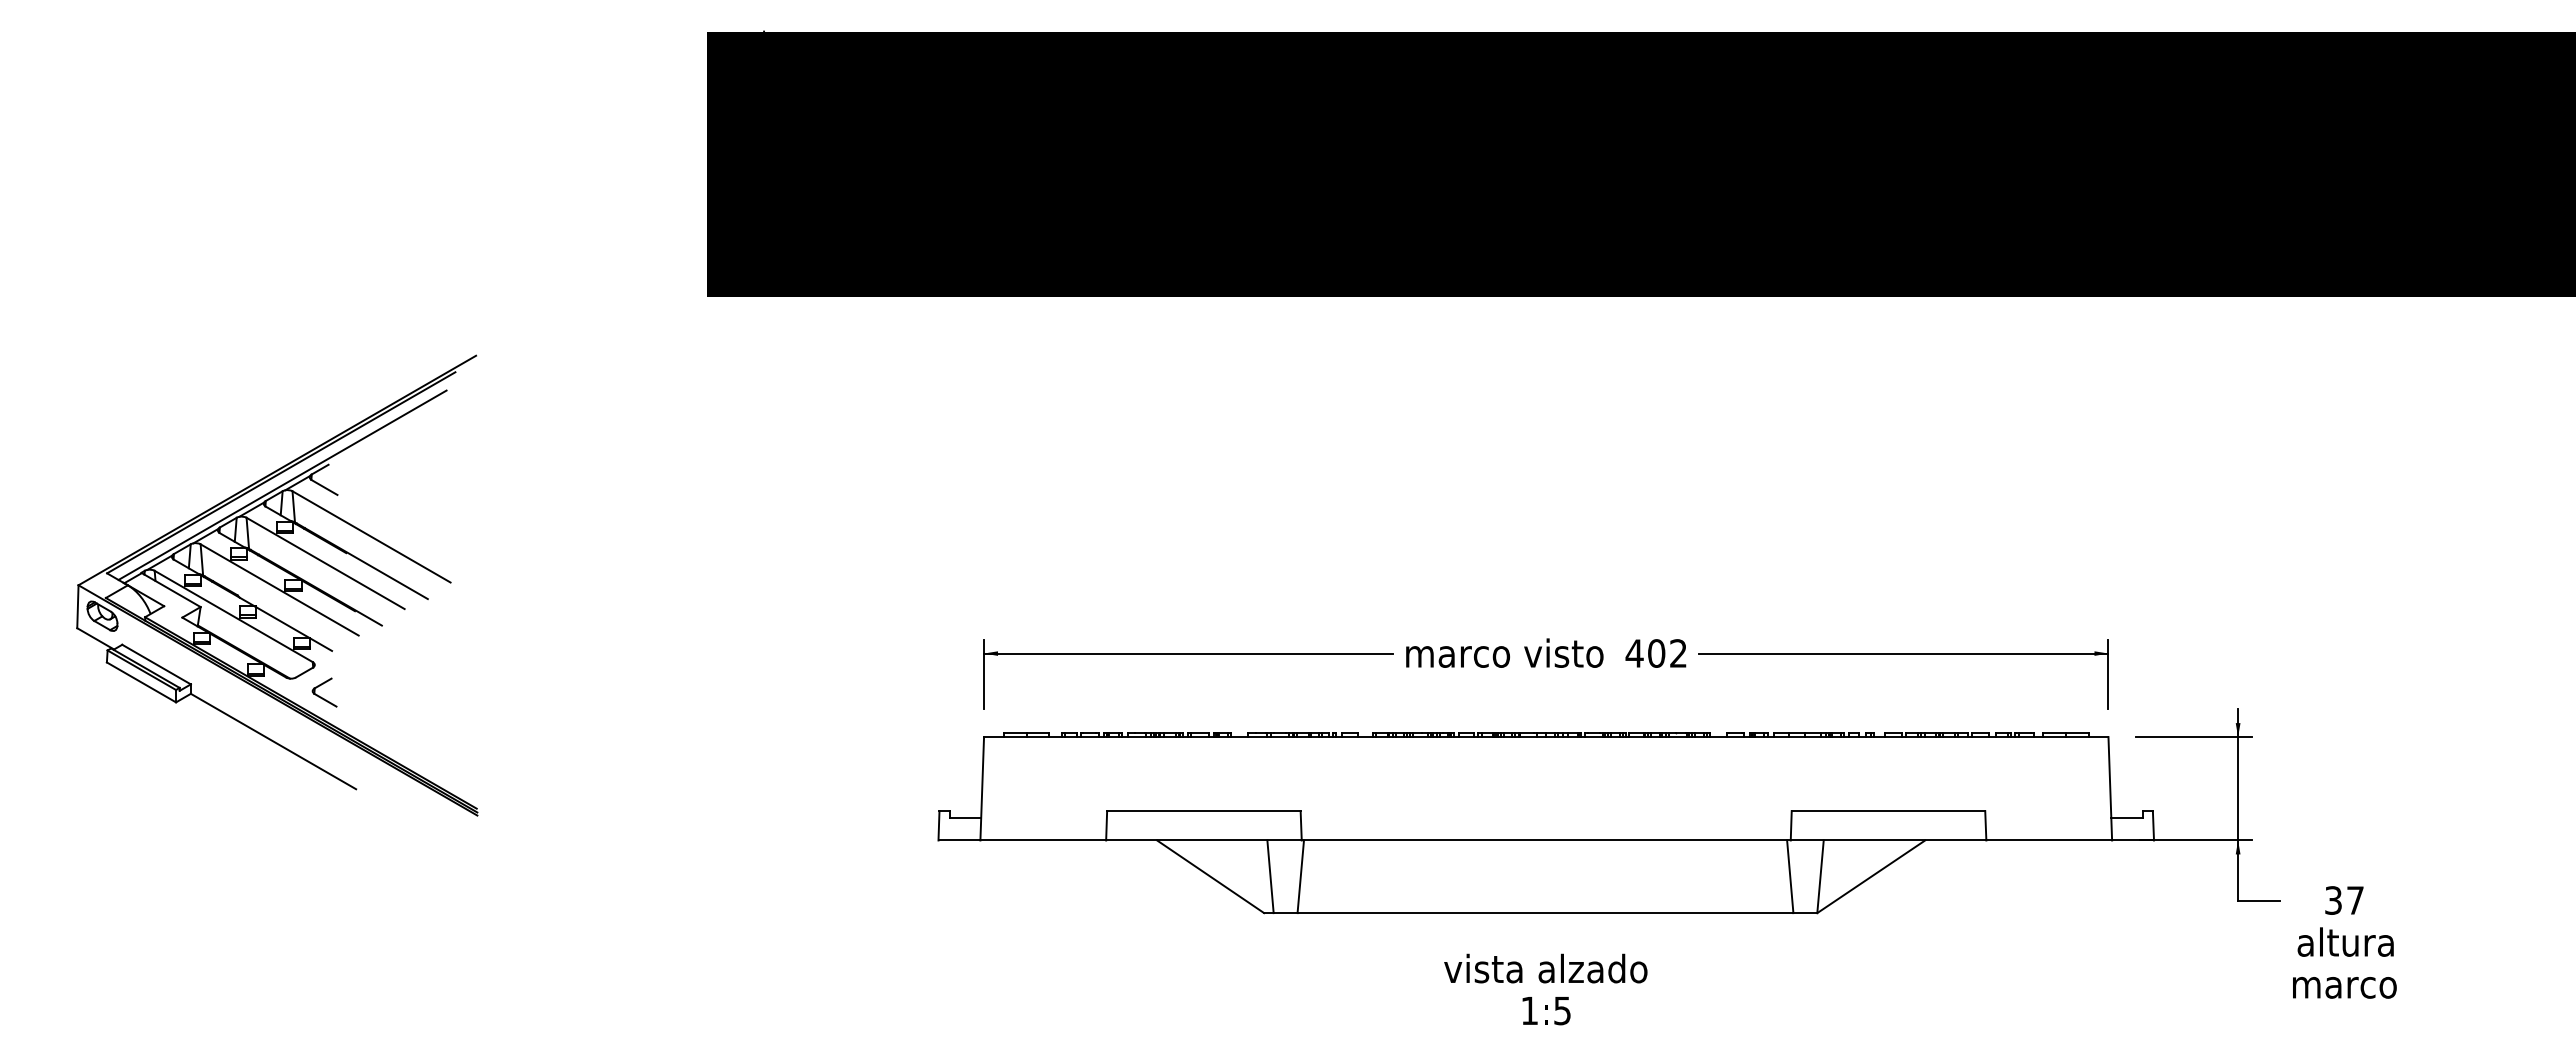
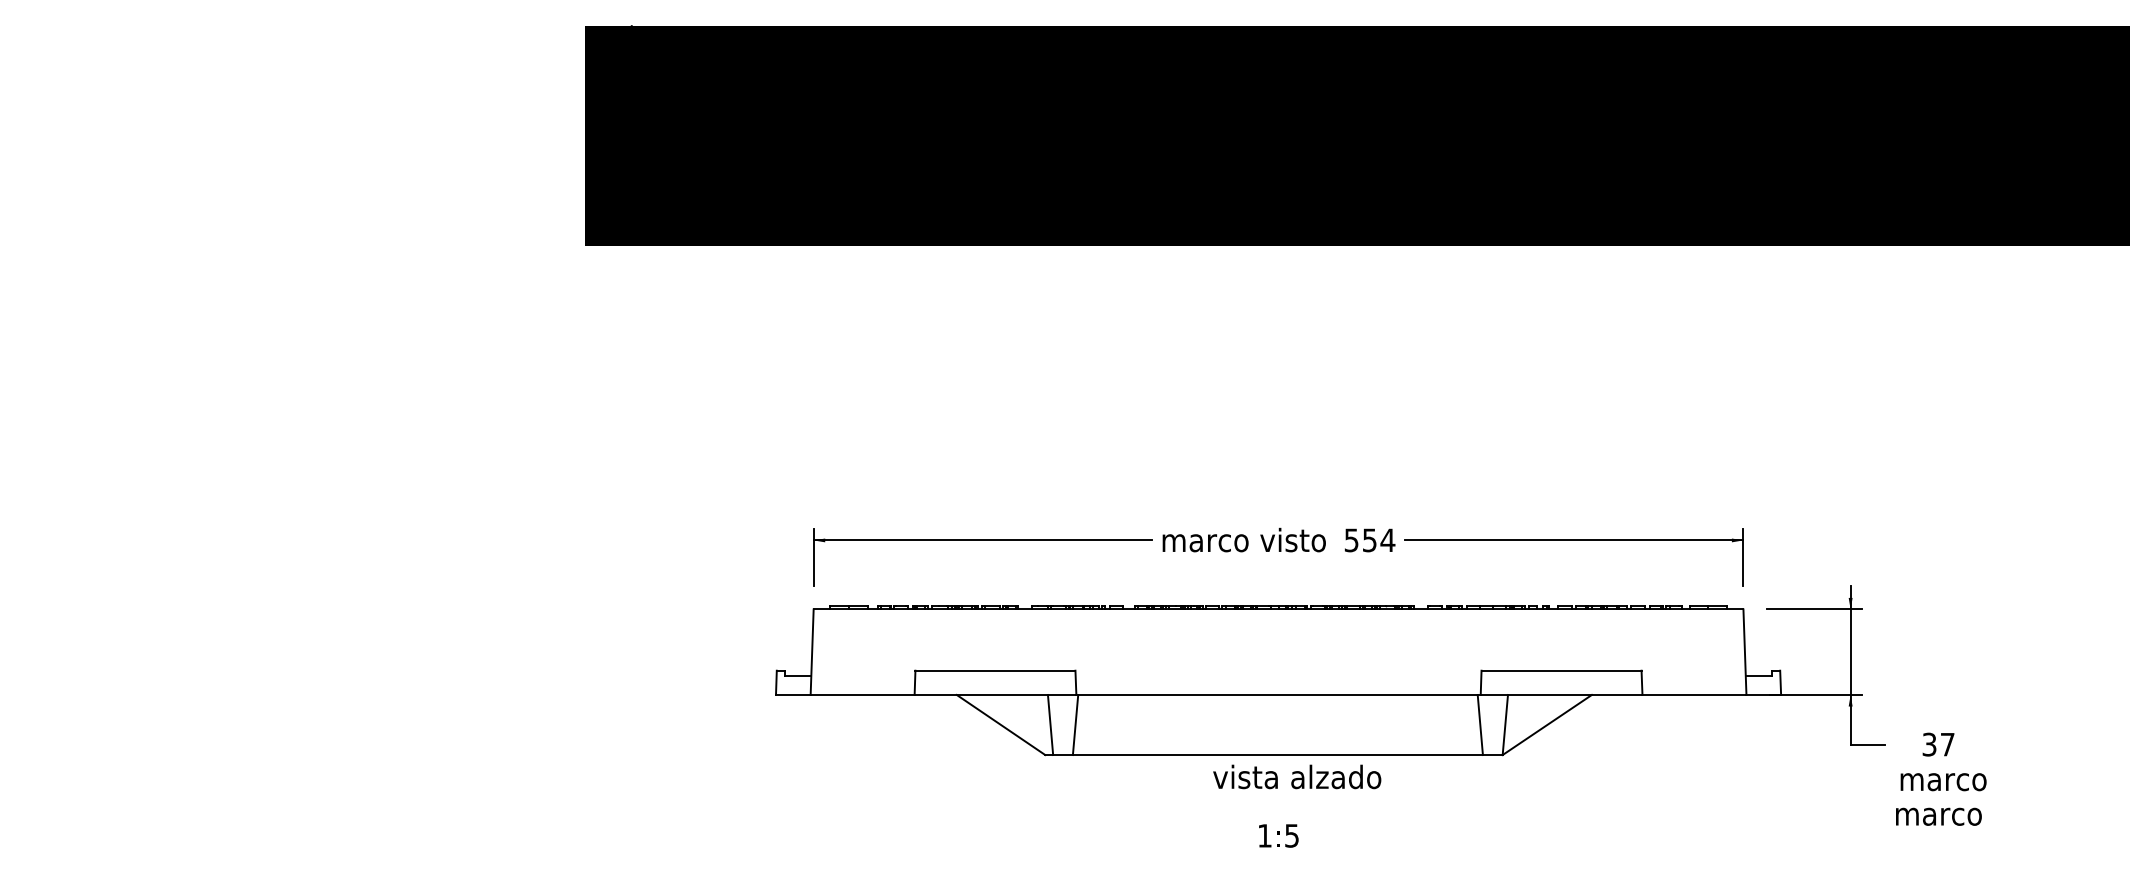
part: (277, 585) -> (229, 484), removed
text: (1656, 653) -> (1369, 540), 402 -> 554
text: (2349, 941) -> (1942, 778), altura -> marco
text: (1545, 968) -> (1296, 776), moved

